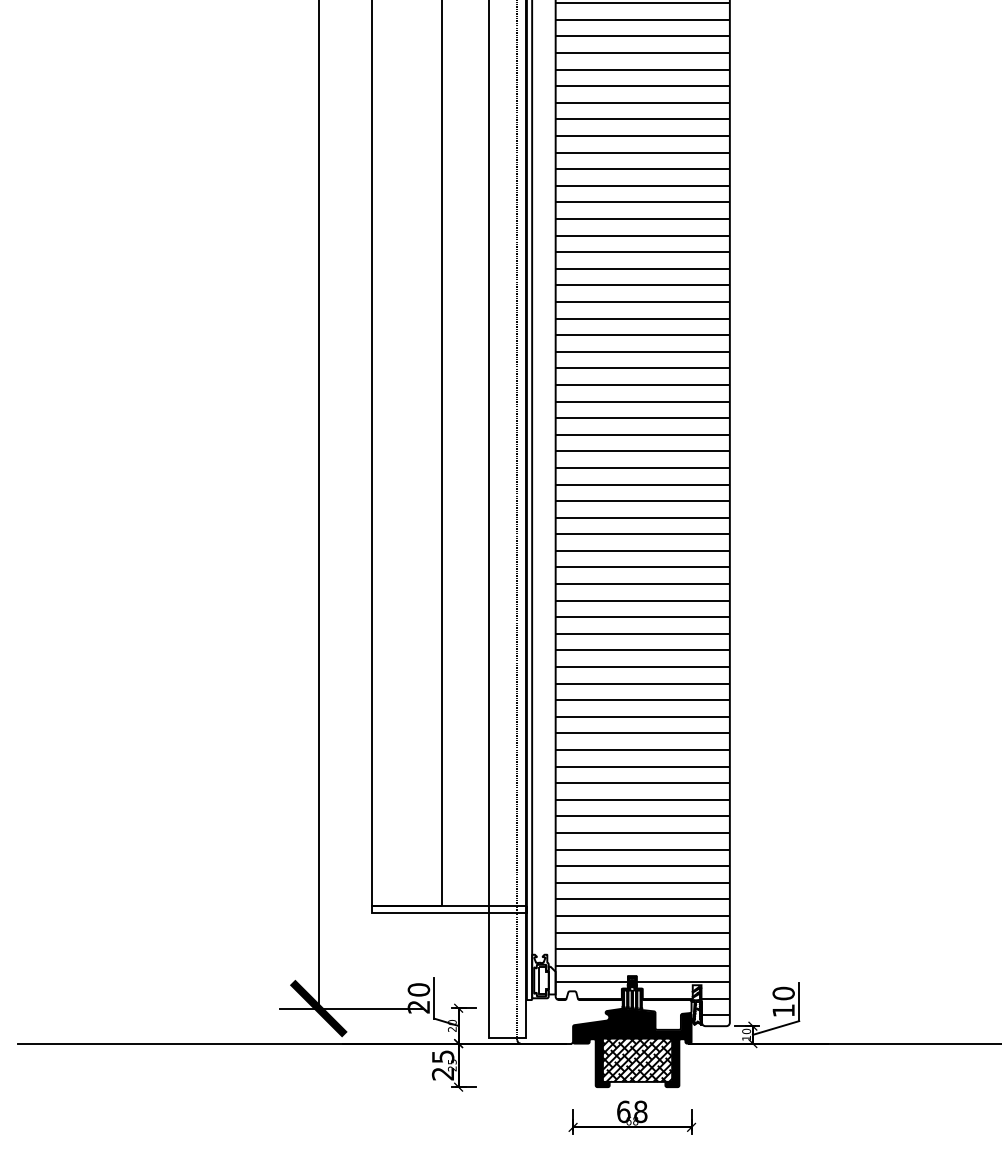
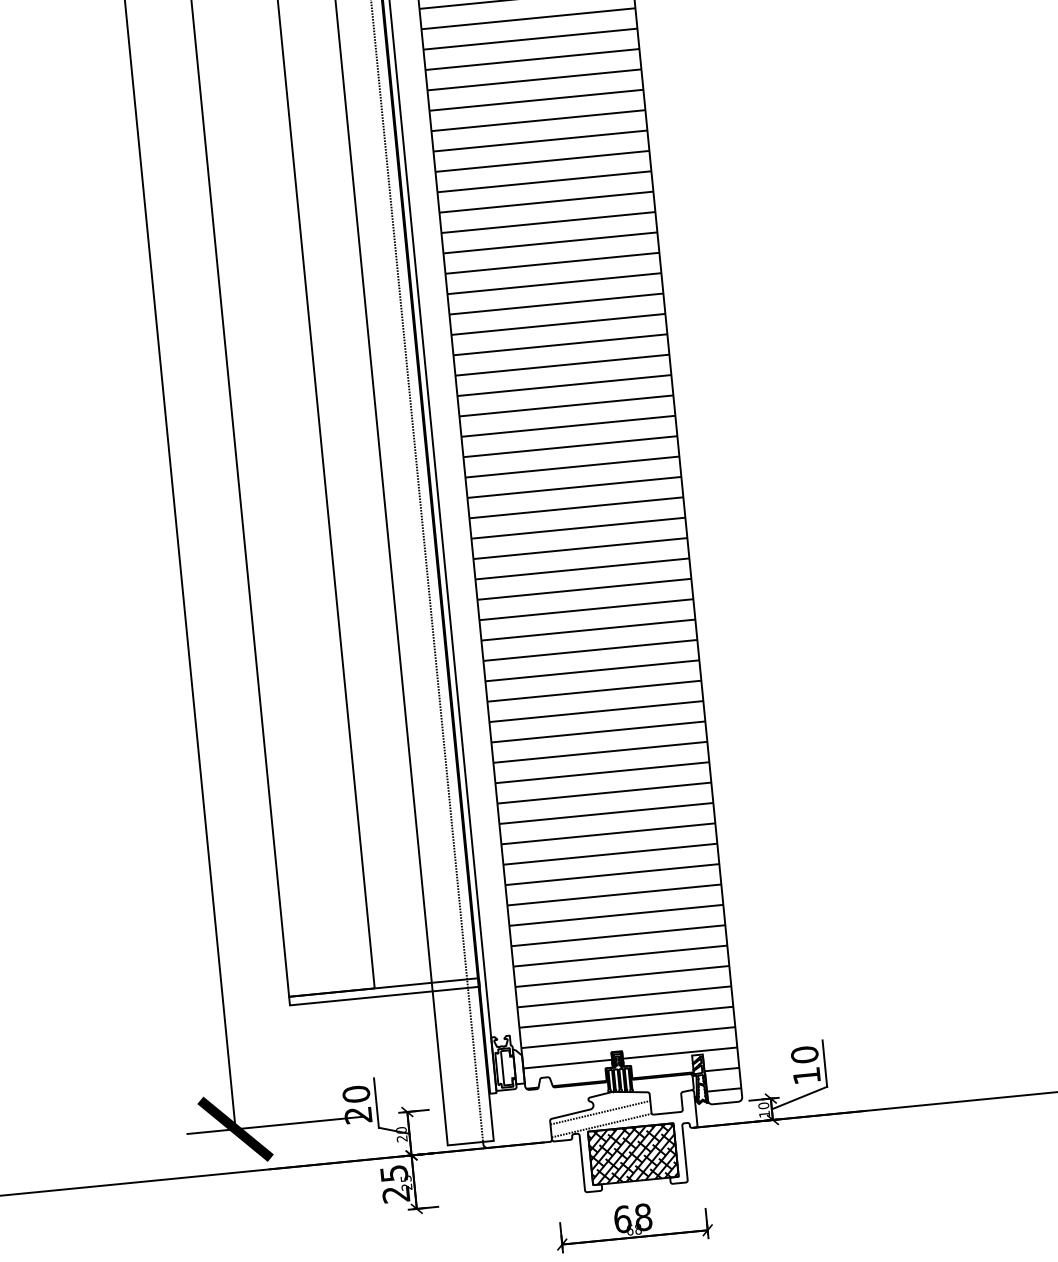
fill: (632, 1047) -> (625, 1139), removed

